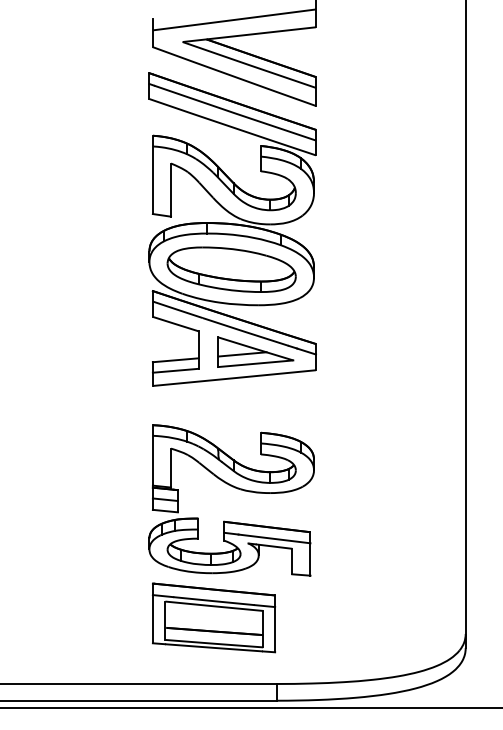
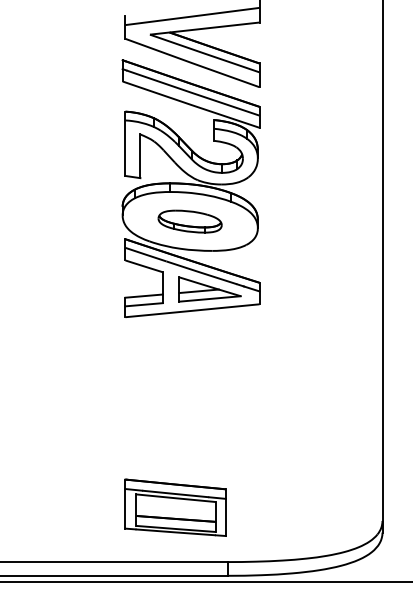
part: (230, 269) -> (189, 221), size x0.6
part: (234, 488) -> (192, 401), removed

